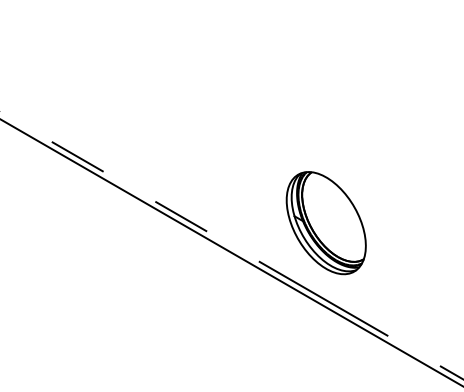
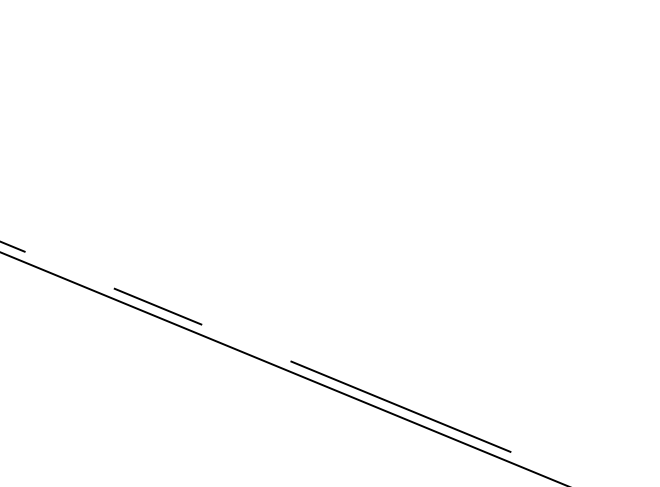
part: (325, 223) -> (388, 287), removed

